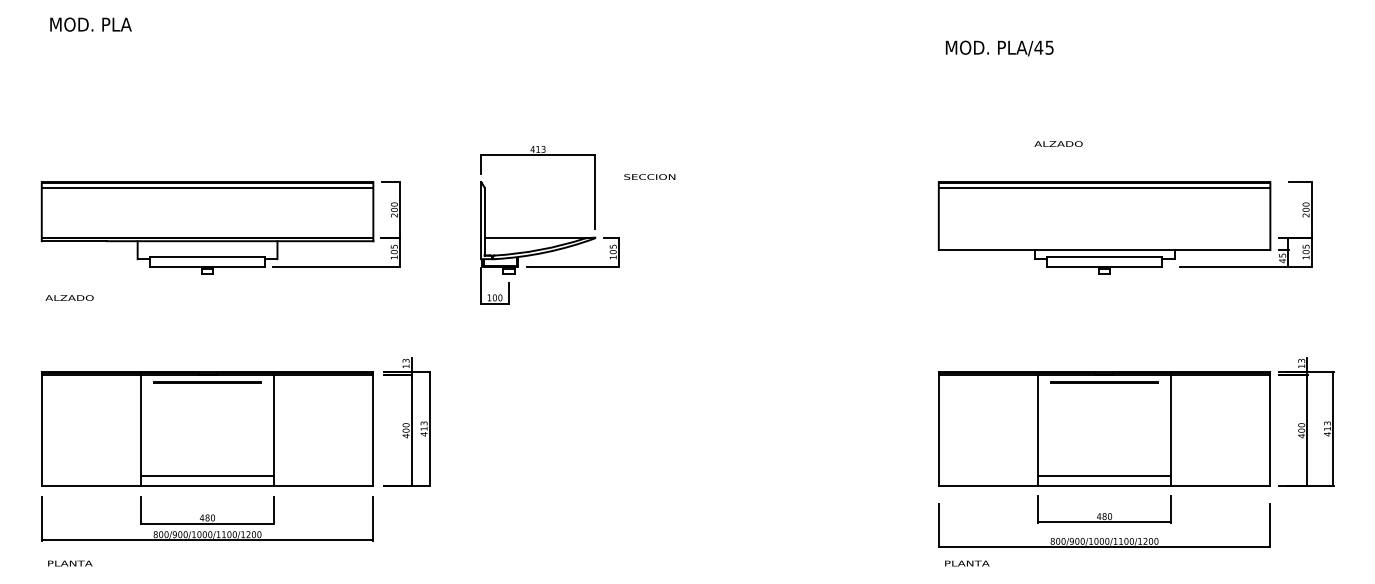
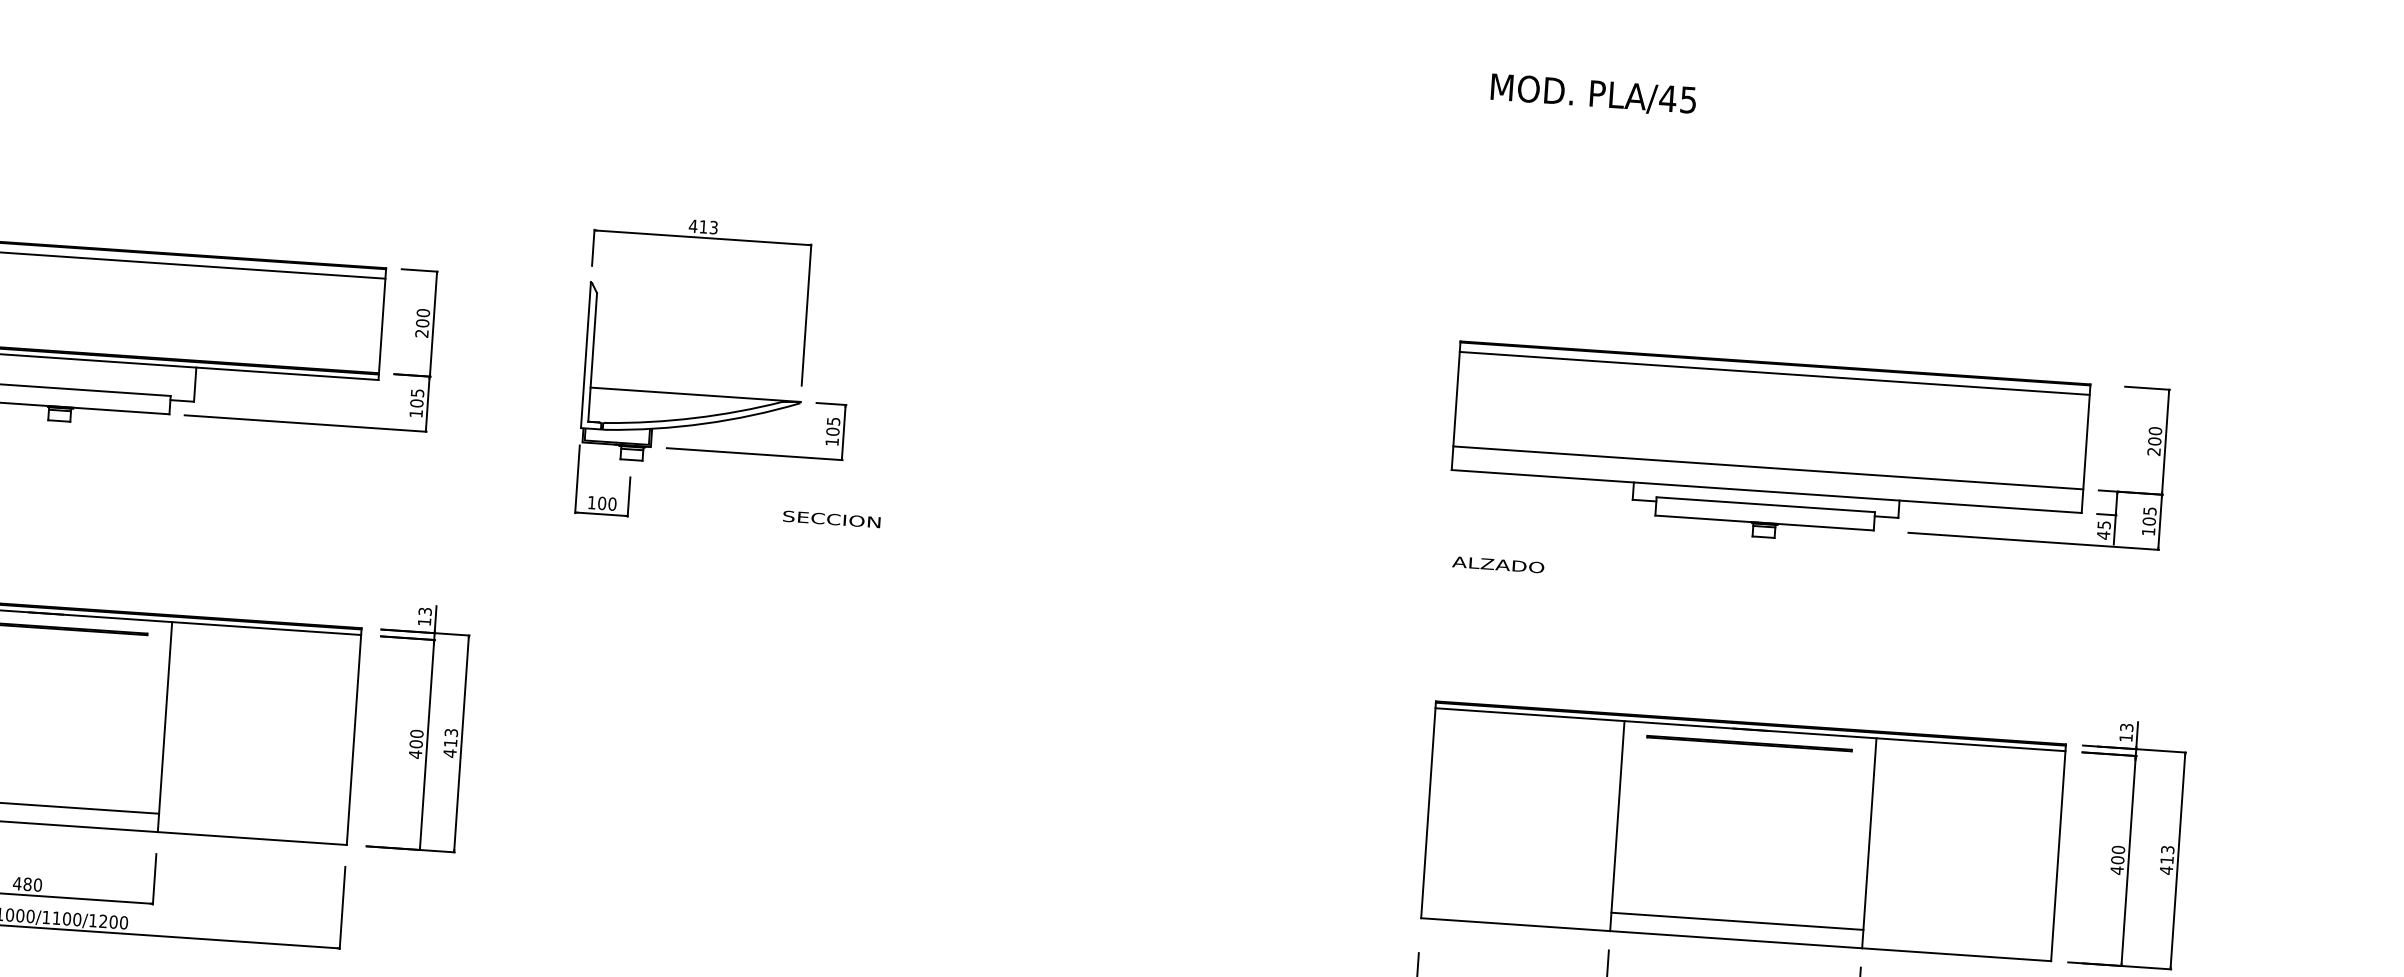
text: (1058, 143) -> (1498, 563), moved
text: (649, 176) -> (831, 518), moved
line: (1104, 237) -> (1768, 467), added

